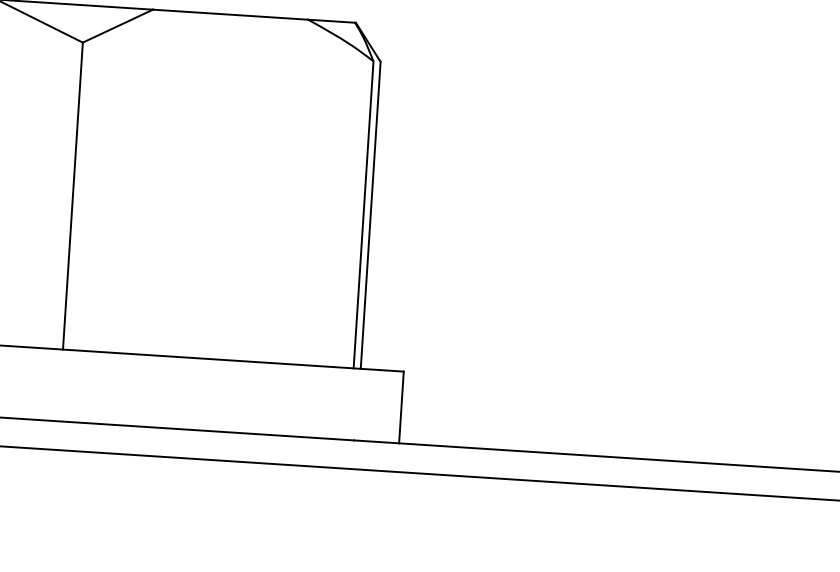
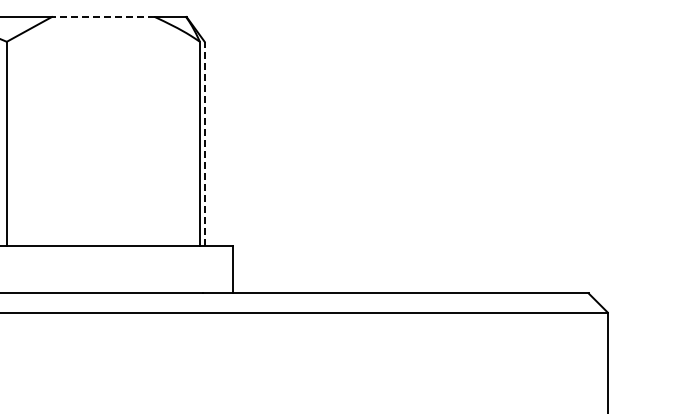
line: (230, 15) -> (103, 17), solid -> dashed
line: (370, 214) -> (204, 143), solid -> dashed

